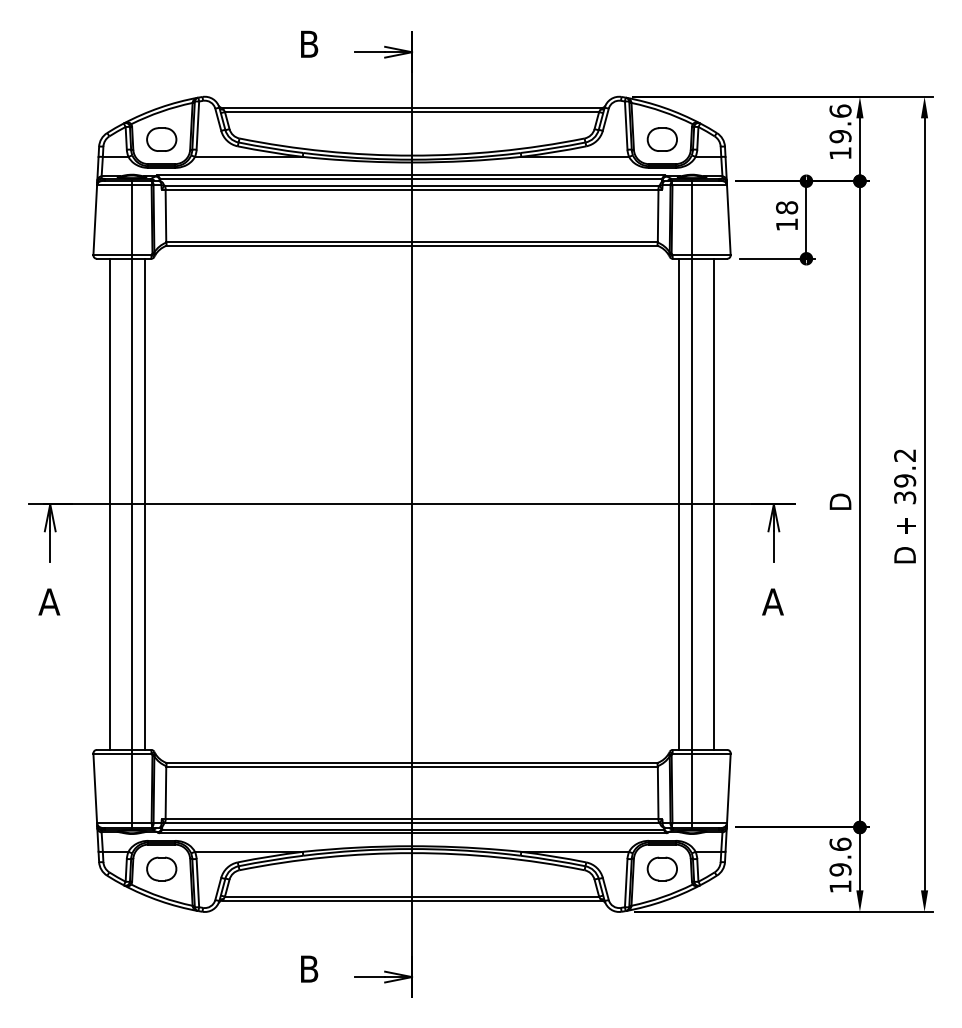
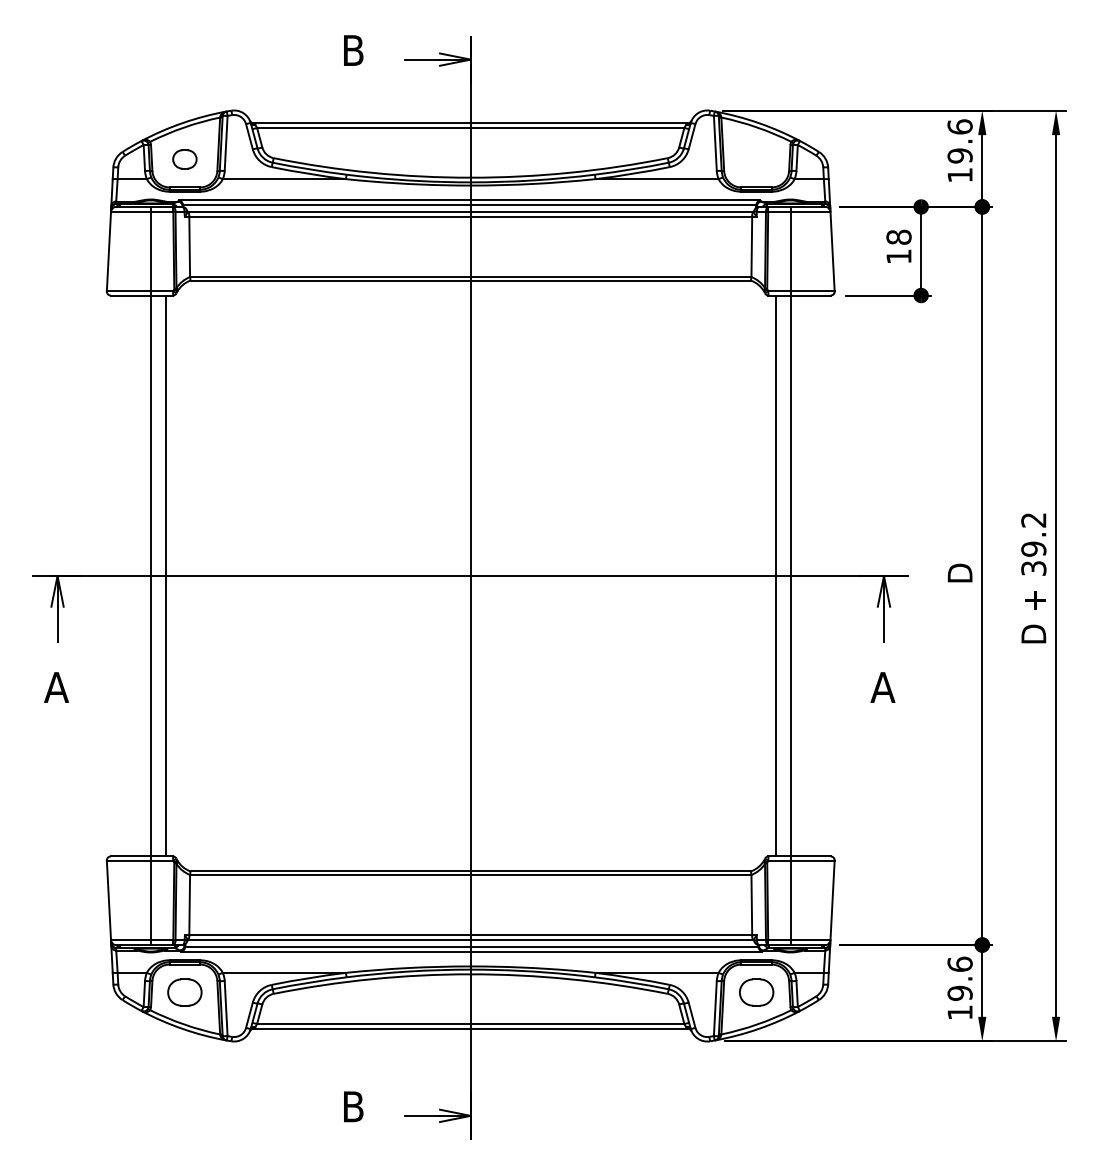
part: (161, 139) -> (184, 159), size x0.7
part: (662, 139) -> (756, 159), removed
line: (110, 503) -> (126, 575), removed
line: (713, 503) -> (815, 575), removed

